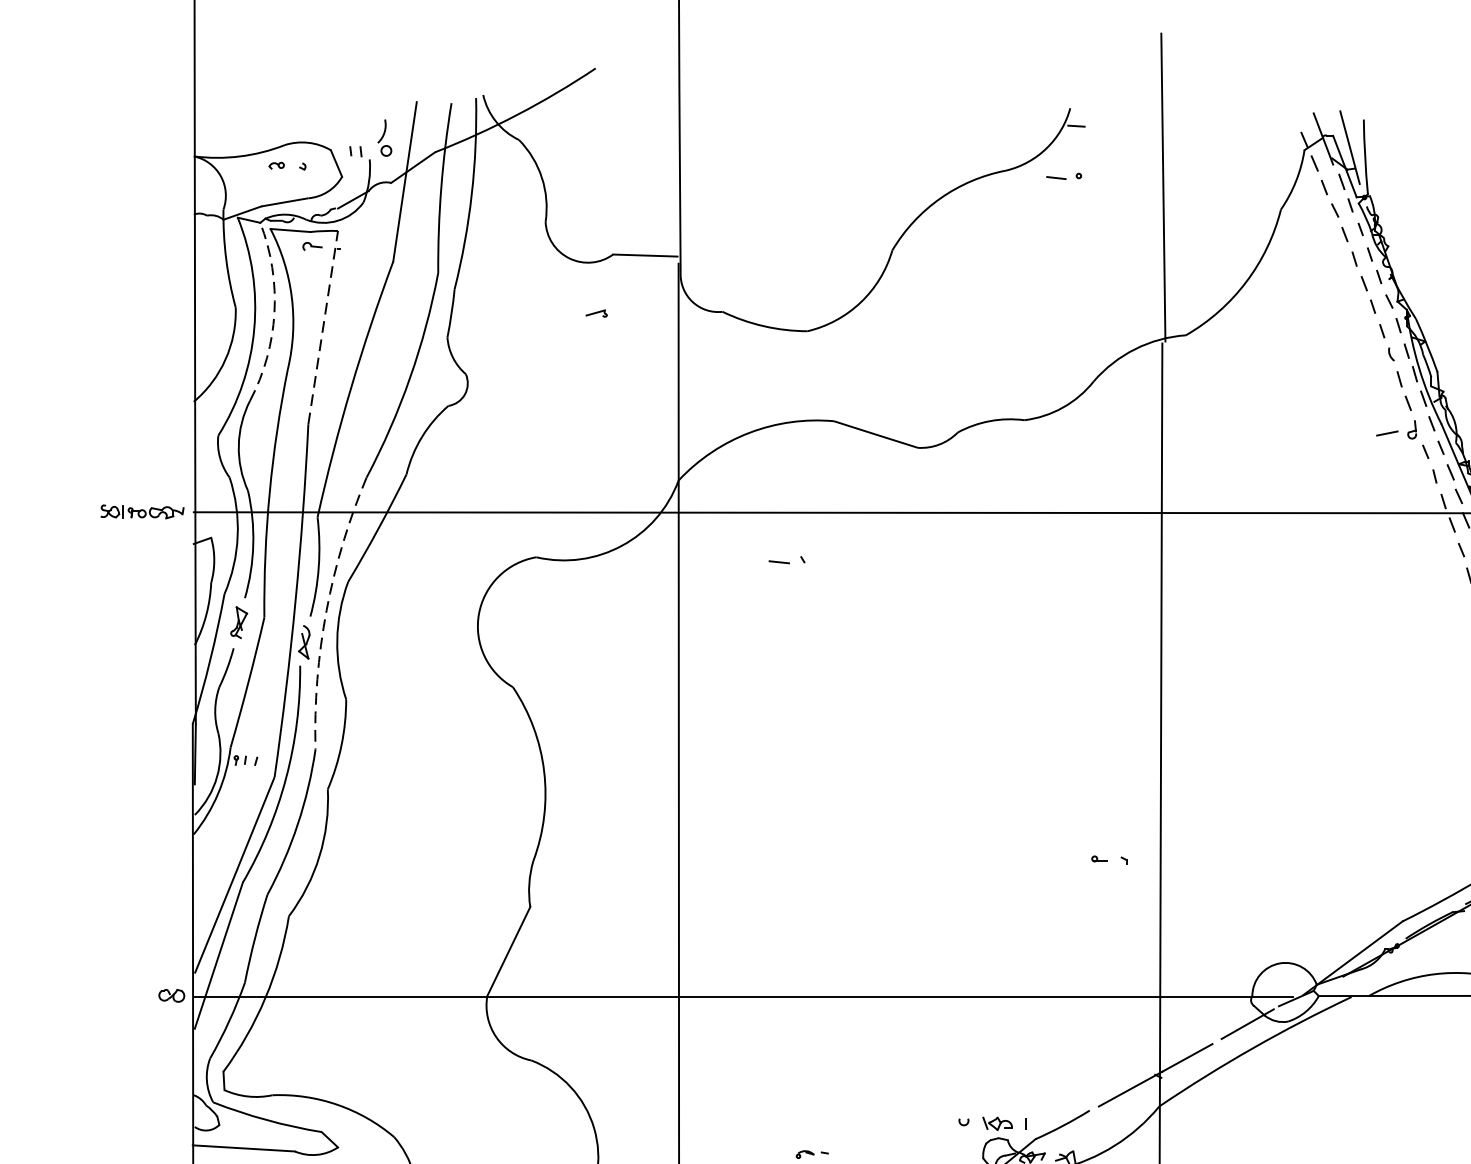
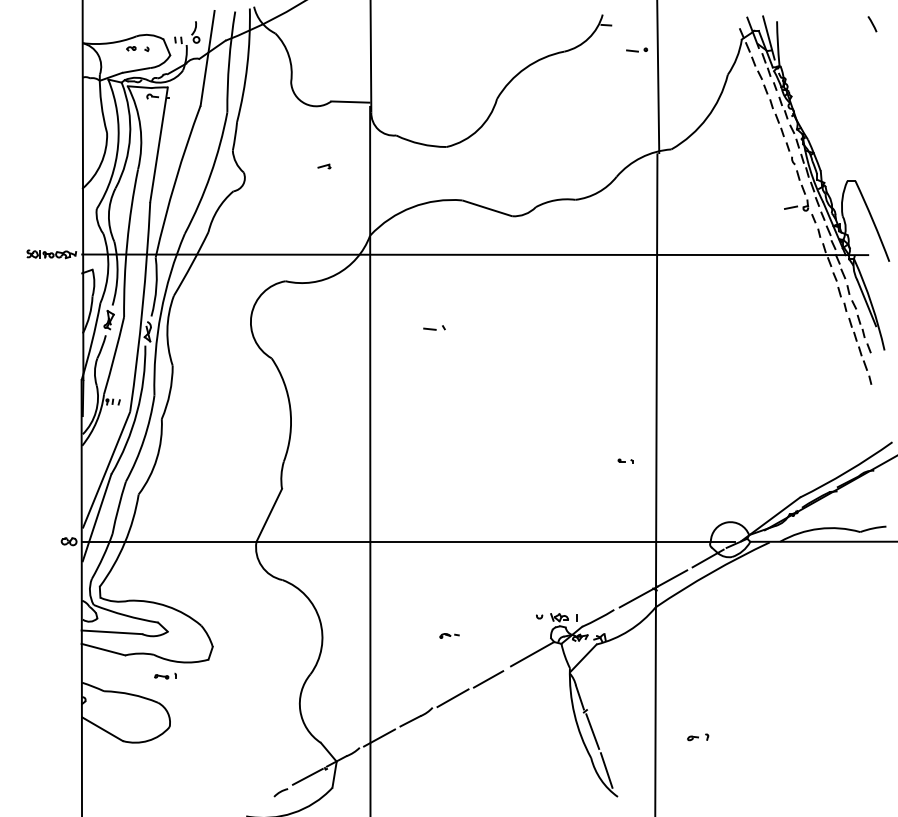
part: (1063, 175) -> (636, 49), moved
arc: (275, 313) -> (130, 136), dashed -> solid
part: (596, 313) -> (324, 166), moved
line: (323, 327) -> (159, 144), dashed -> solid
part: (787, 559) -> (434, 327), moved
arc: (327, 611) -> (161, 313), dashed -> solid
part: (1108, 859) -> (625, 460), size x0.71

